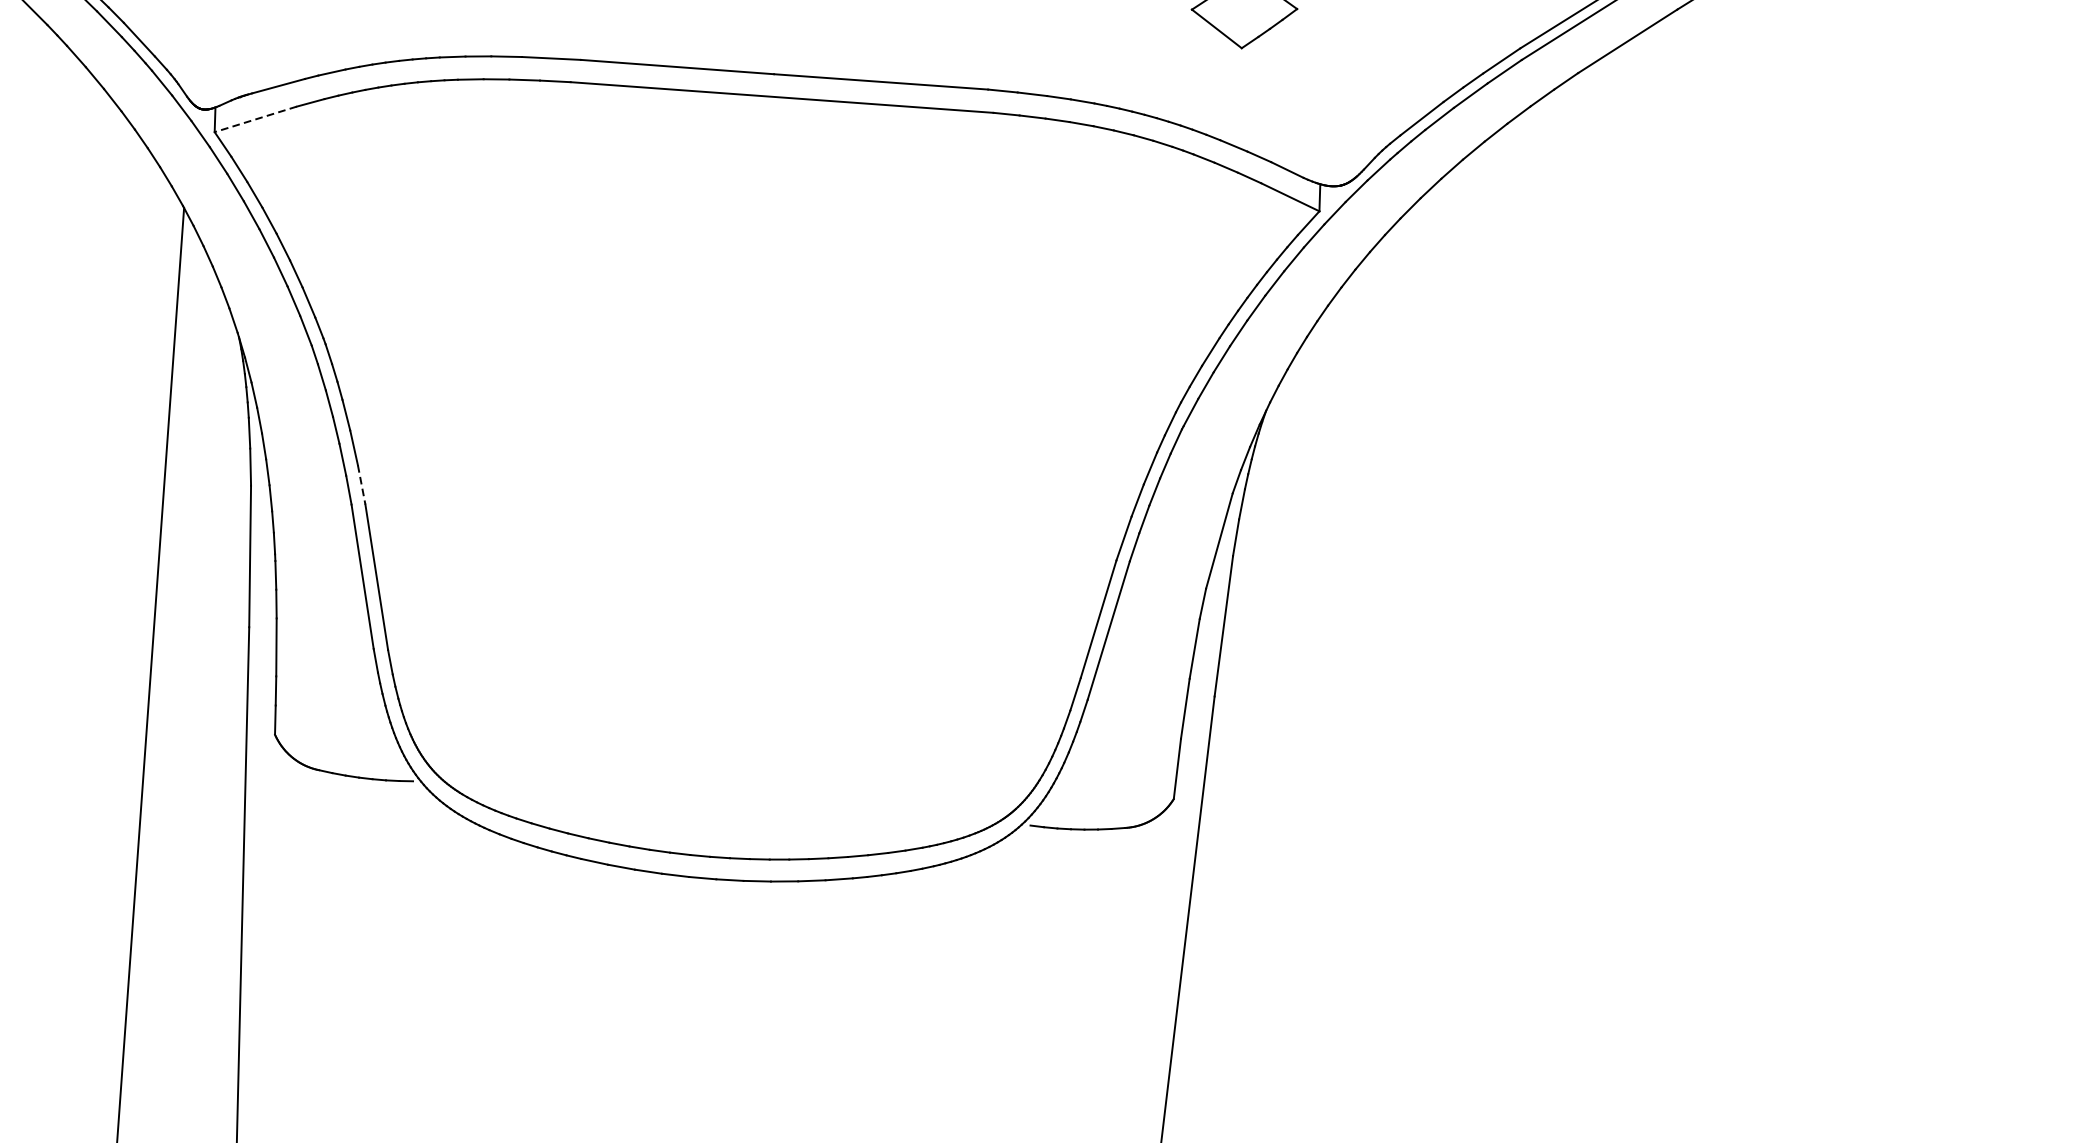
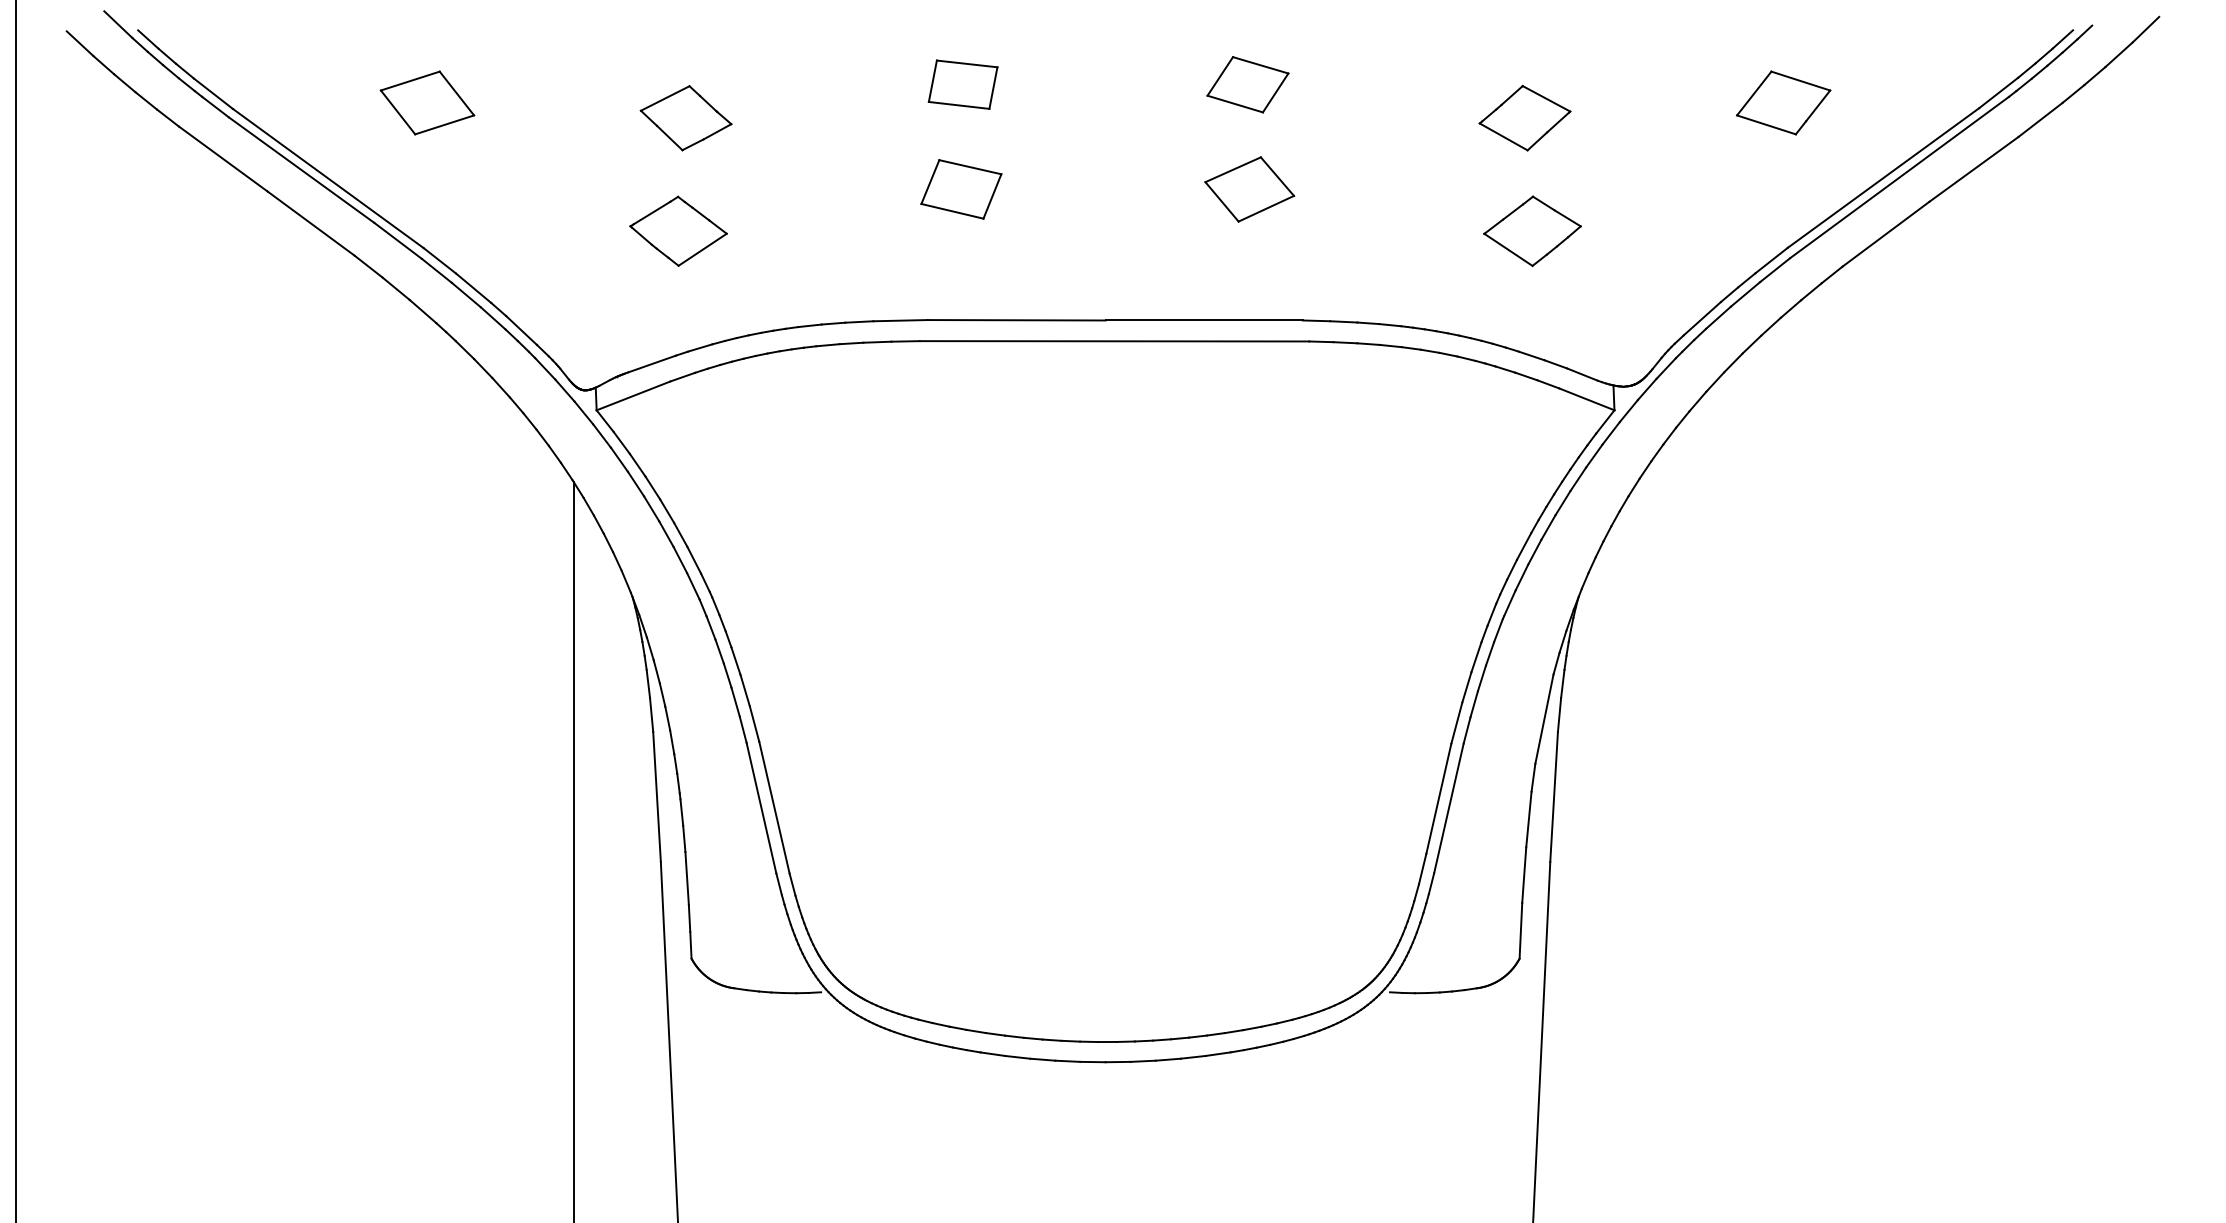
line: (255, 118) -> (633, 395), dashed -> solid
line: (361, 485) -> (754, 724), dashed -> solid

